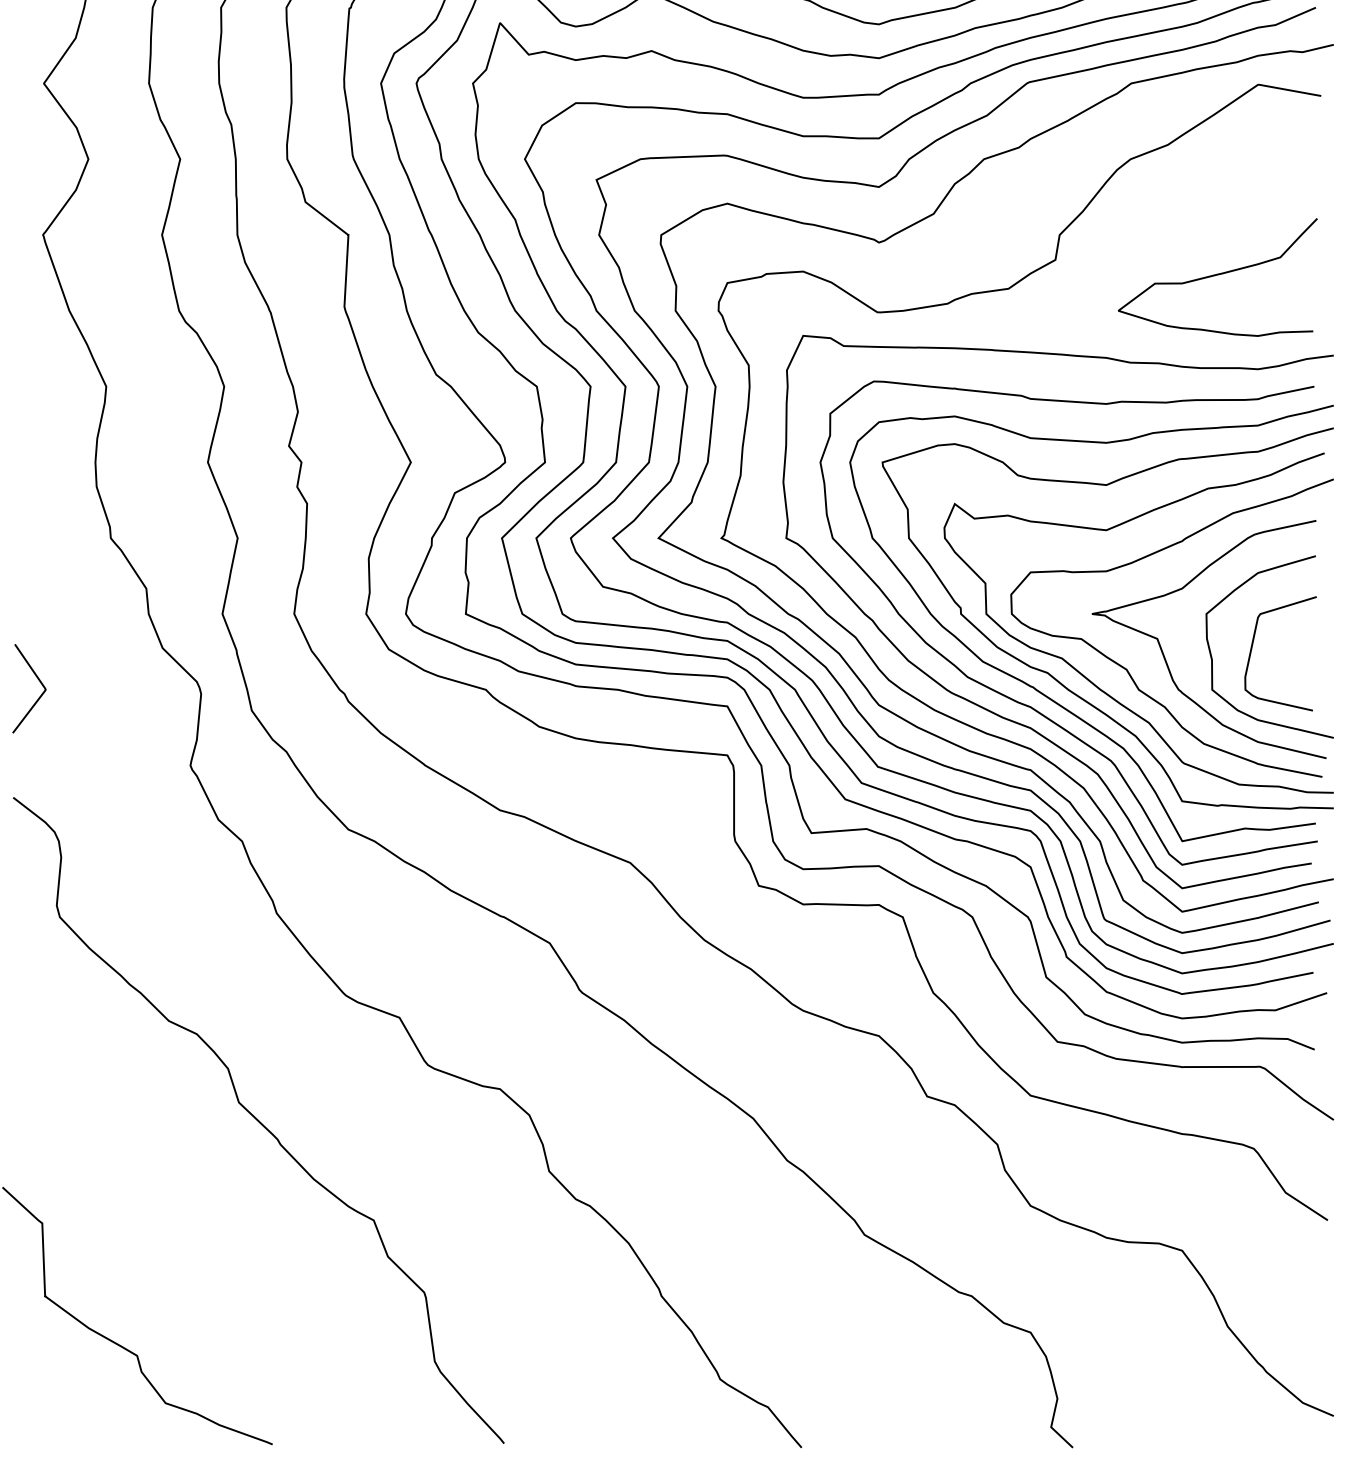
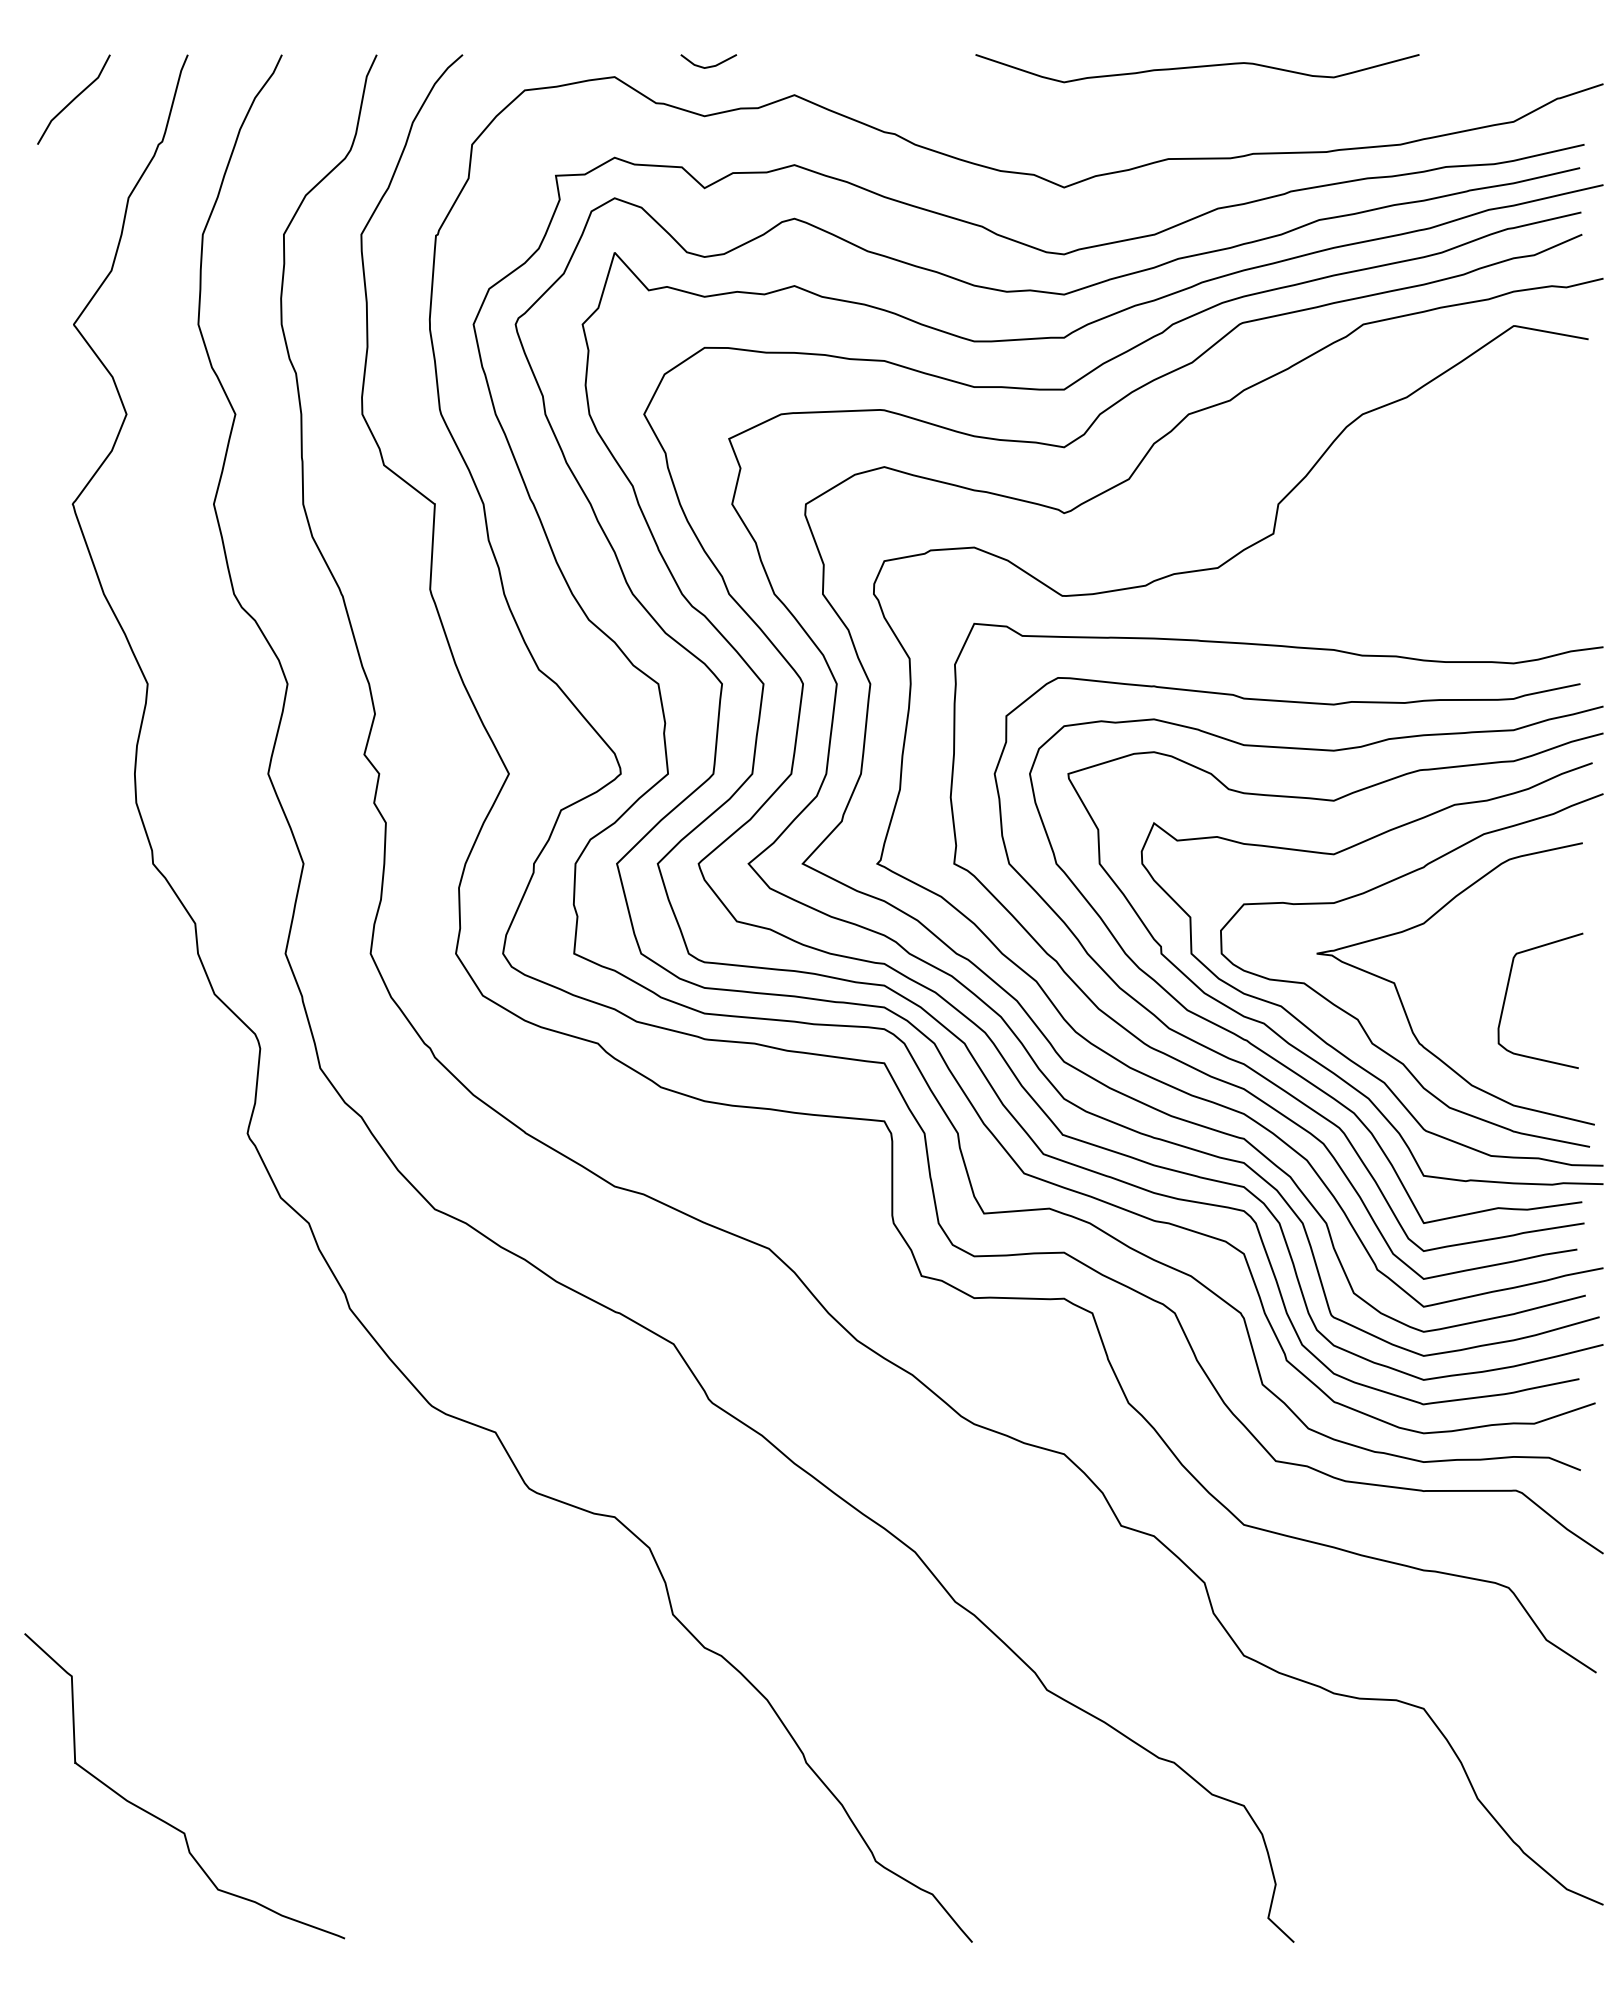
curve: (1217, 275) -> (1465, 552), removed
curve: (1212, 656) -> (1459, 1004), removed
curve: (40, 682) -> (69, 1035), removed
curve: (258, 1120) -> (328, 1554), removed

